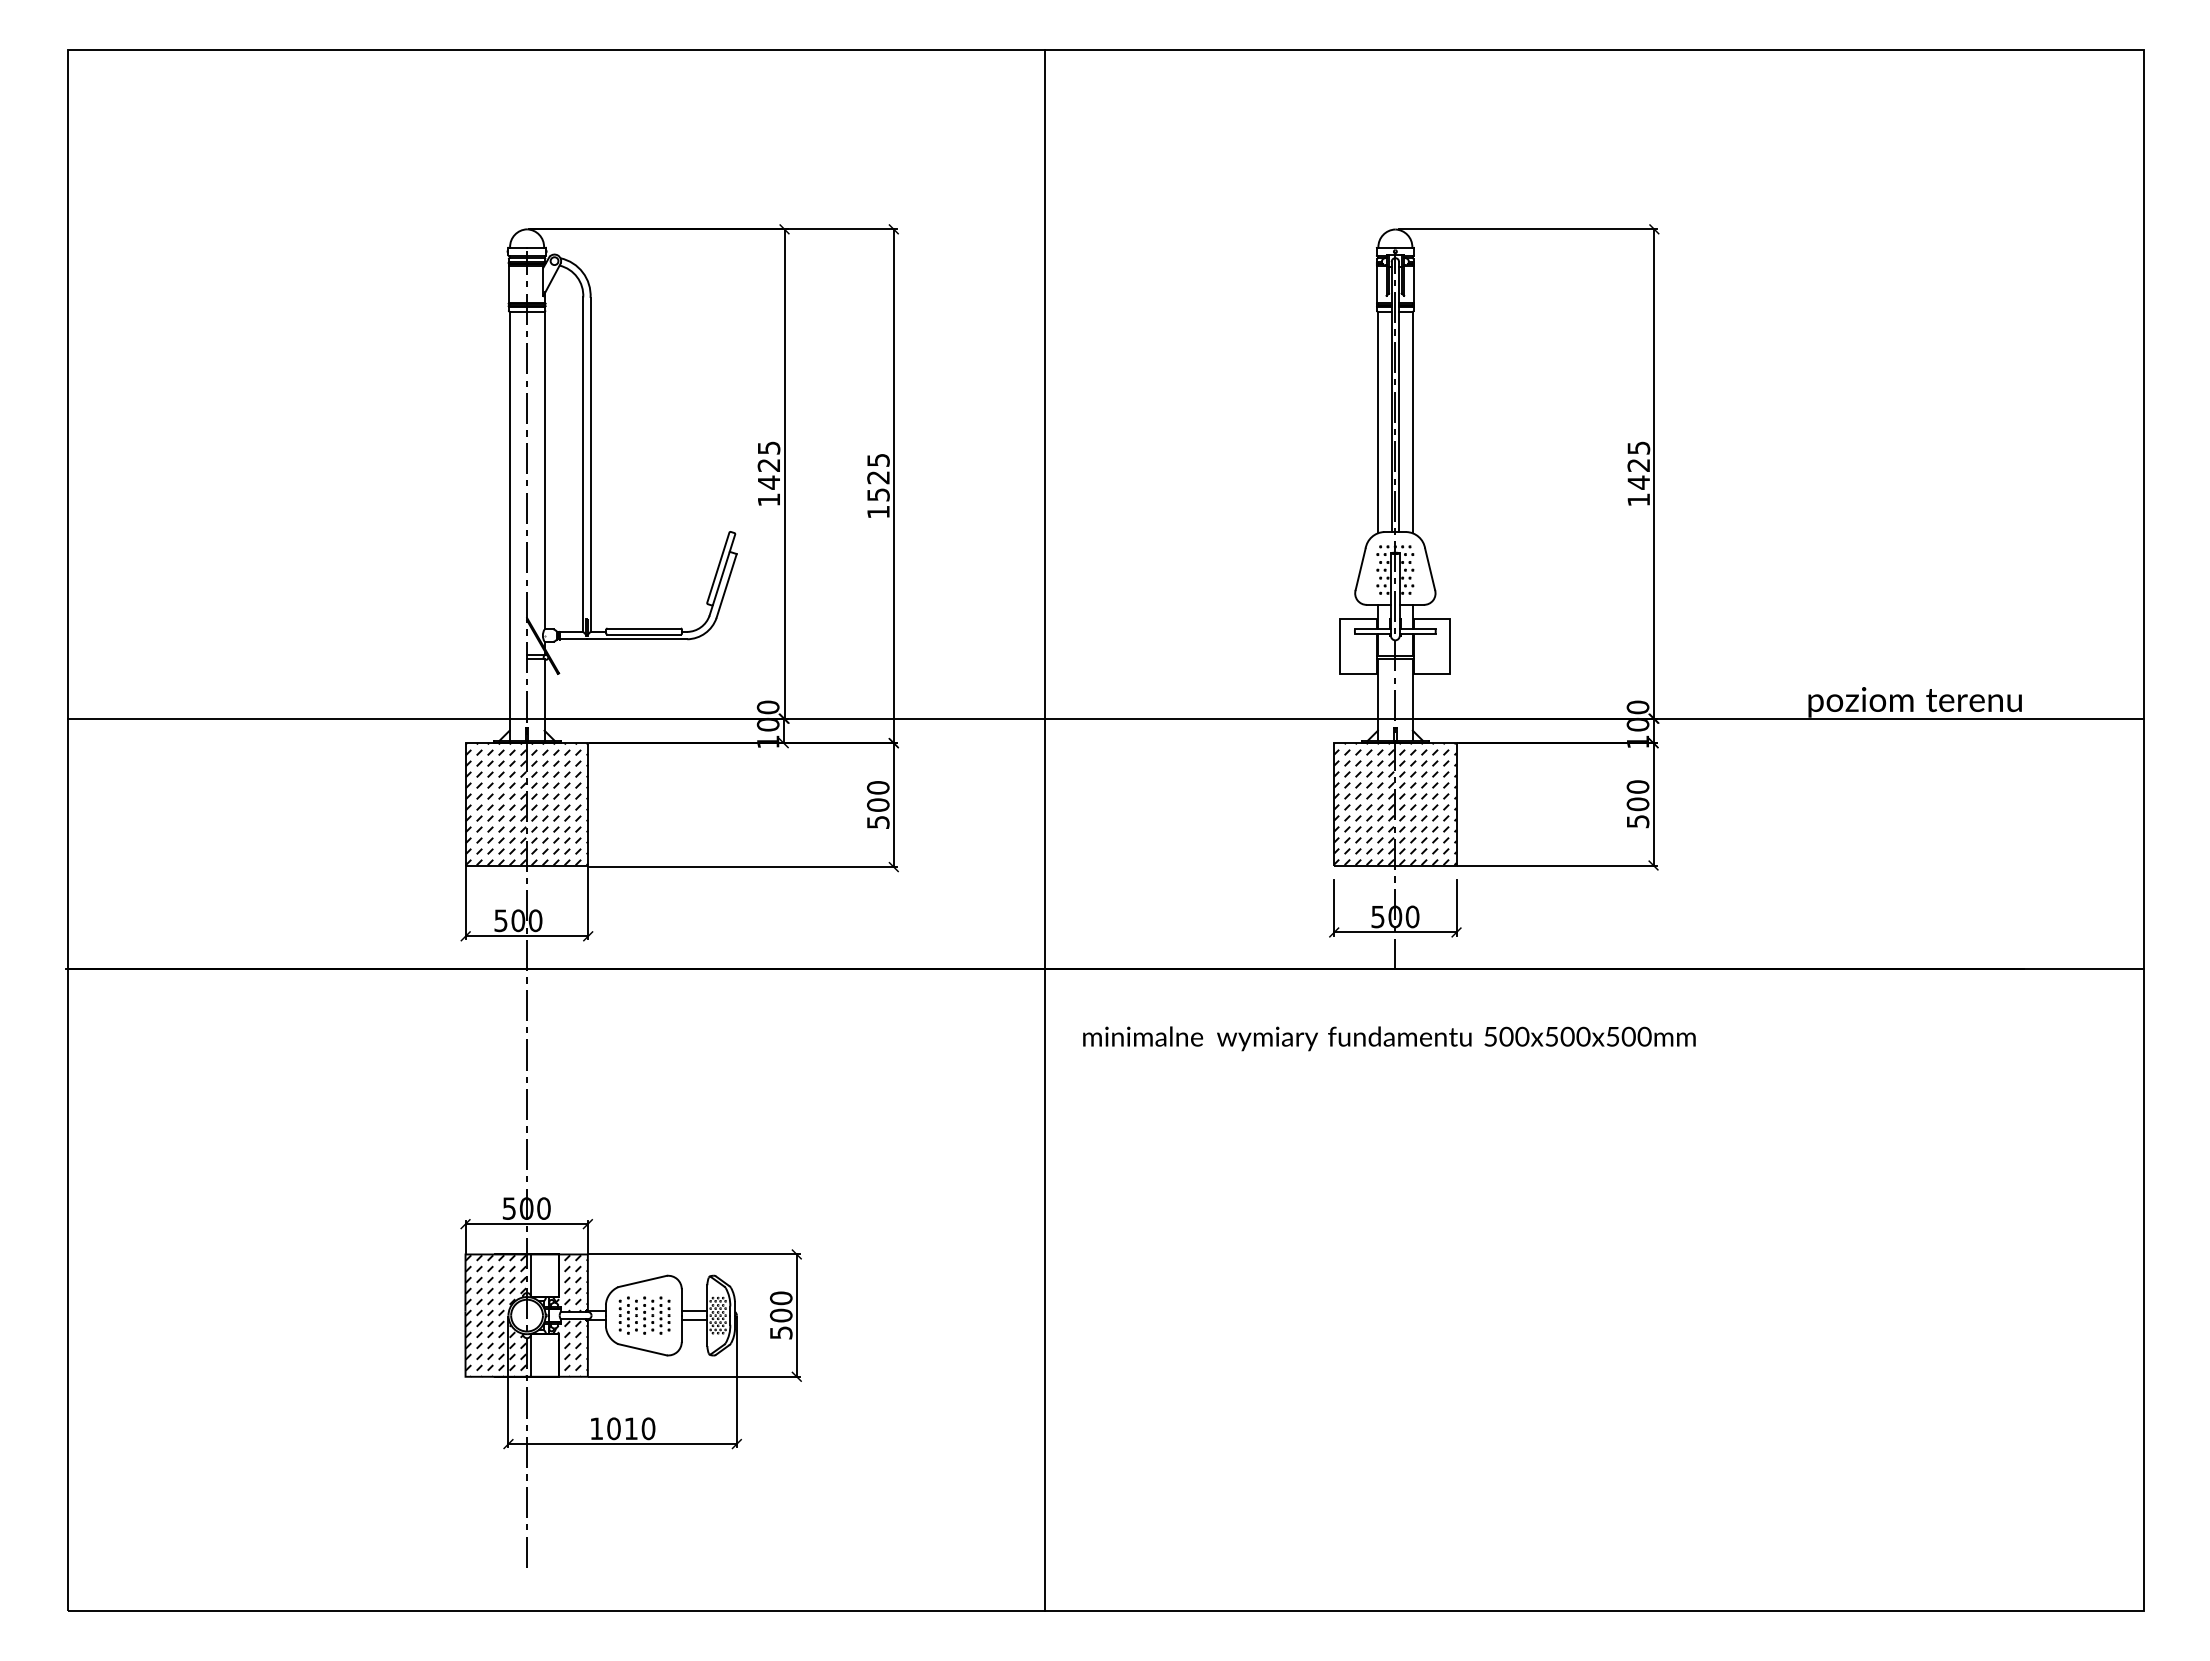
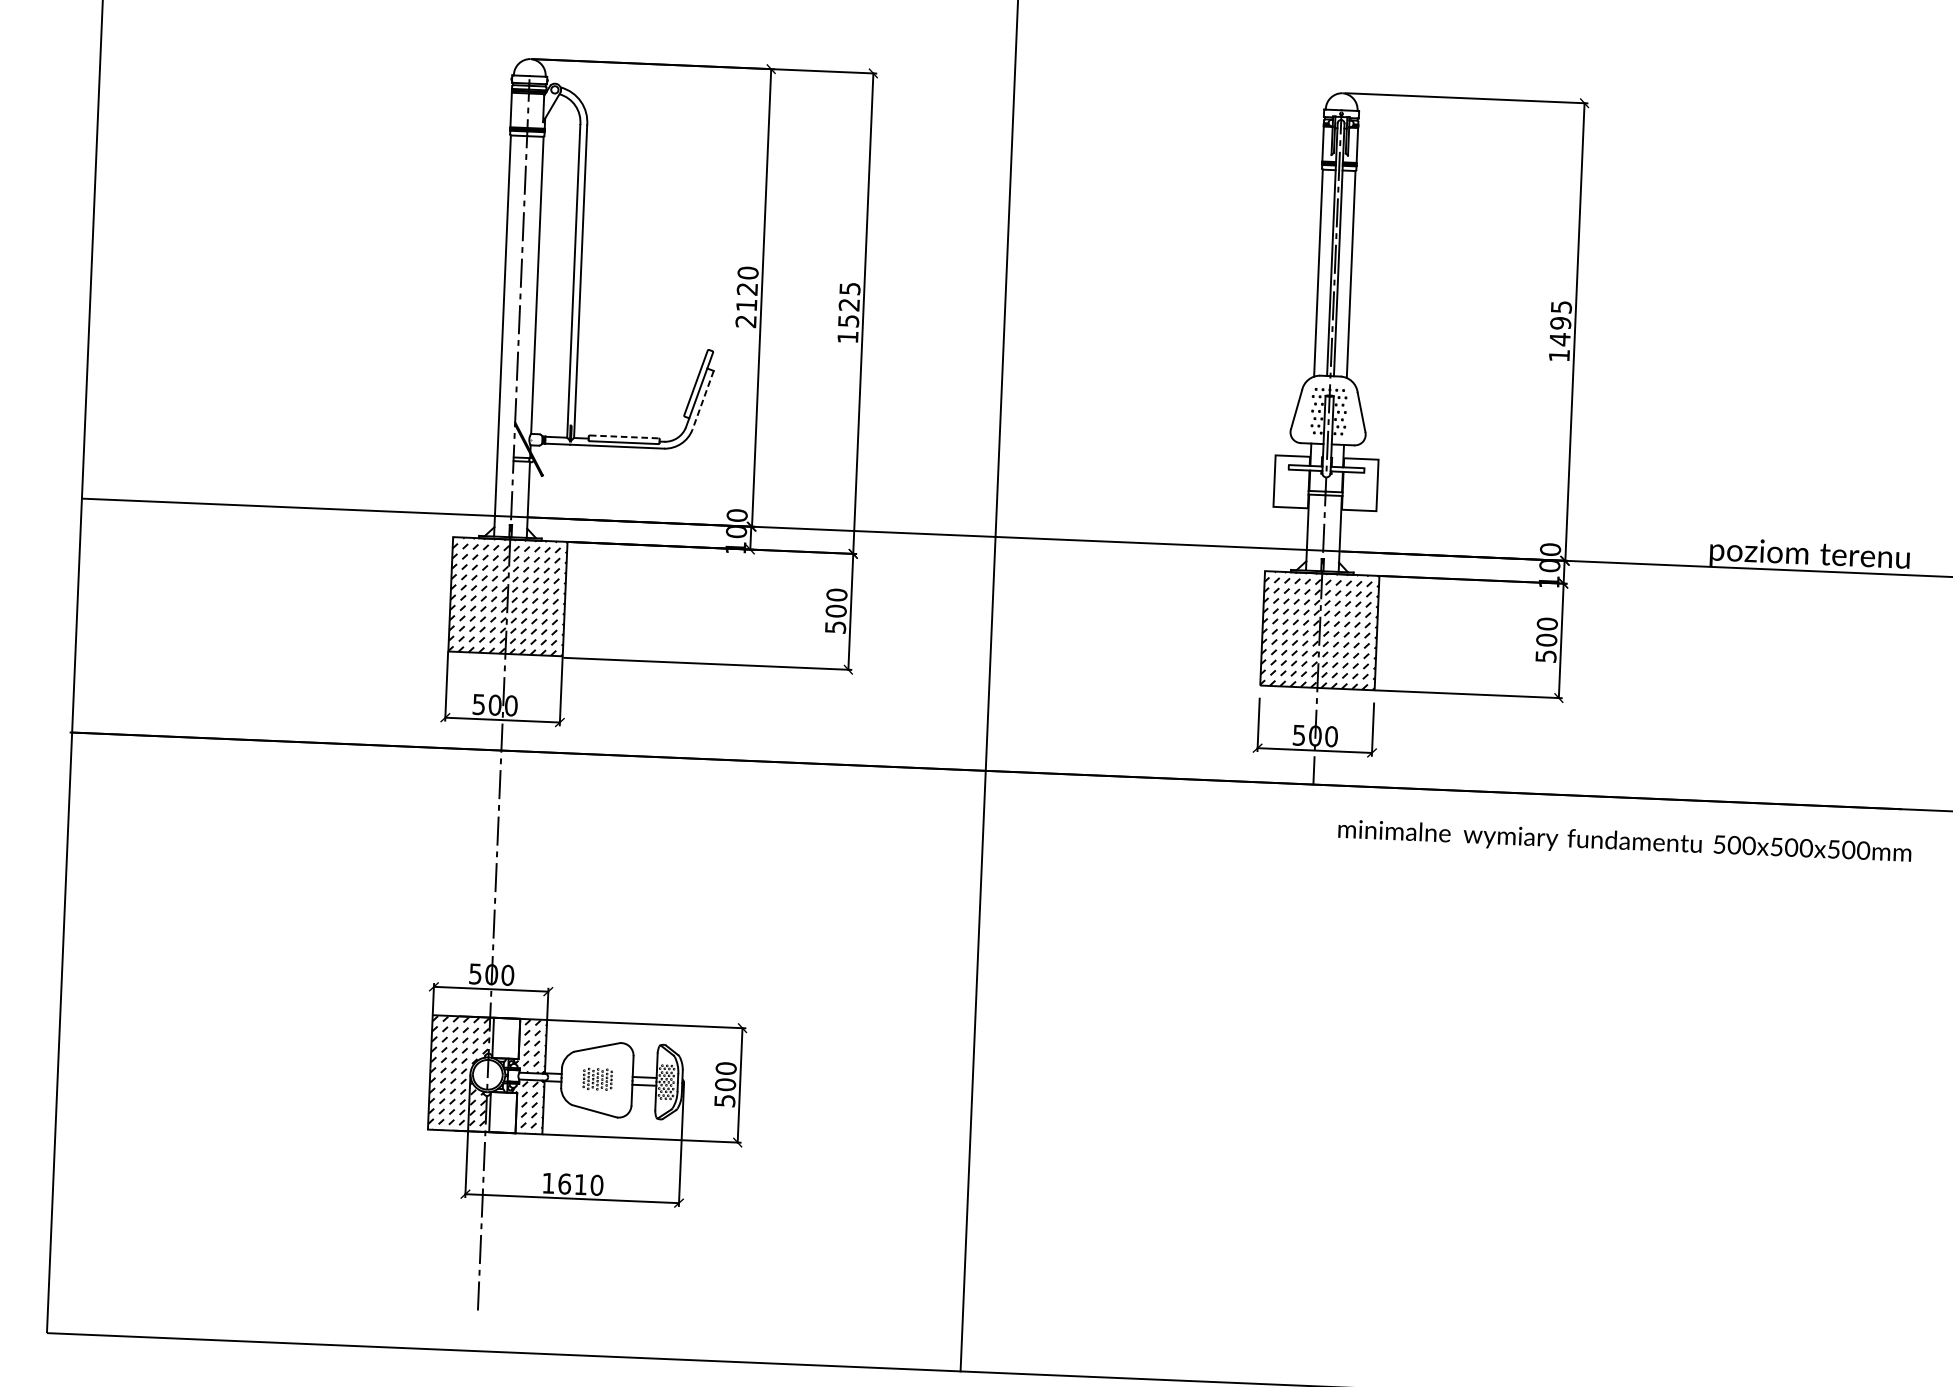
text: (1638, 465) -> (1560, 323), 1425 -> 1495
text: (768, 473) -> (746, 296), 1425 -> 2120
line: (726, 586) -> (702, 400), solid -> dashed
line: (644, 628) -> (624, 436), solid -> dashed
text: (1389, 1038) -> (1624, 842), moved
part: (644, 1315) -> (597, 1079), size x0.6
text: (613, 1428) -> (564, 1183), 1010 -> 1610

